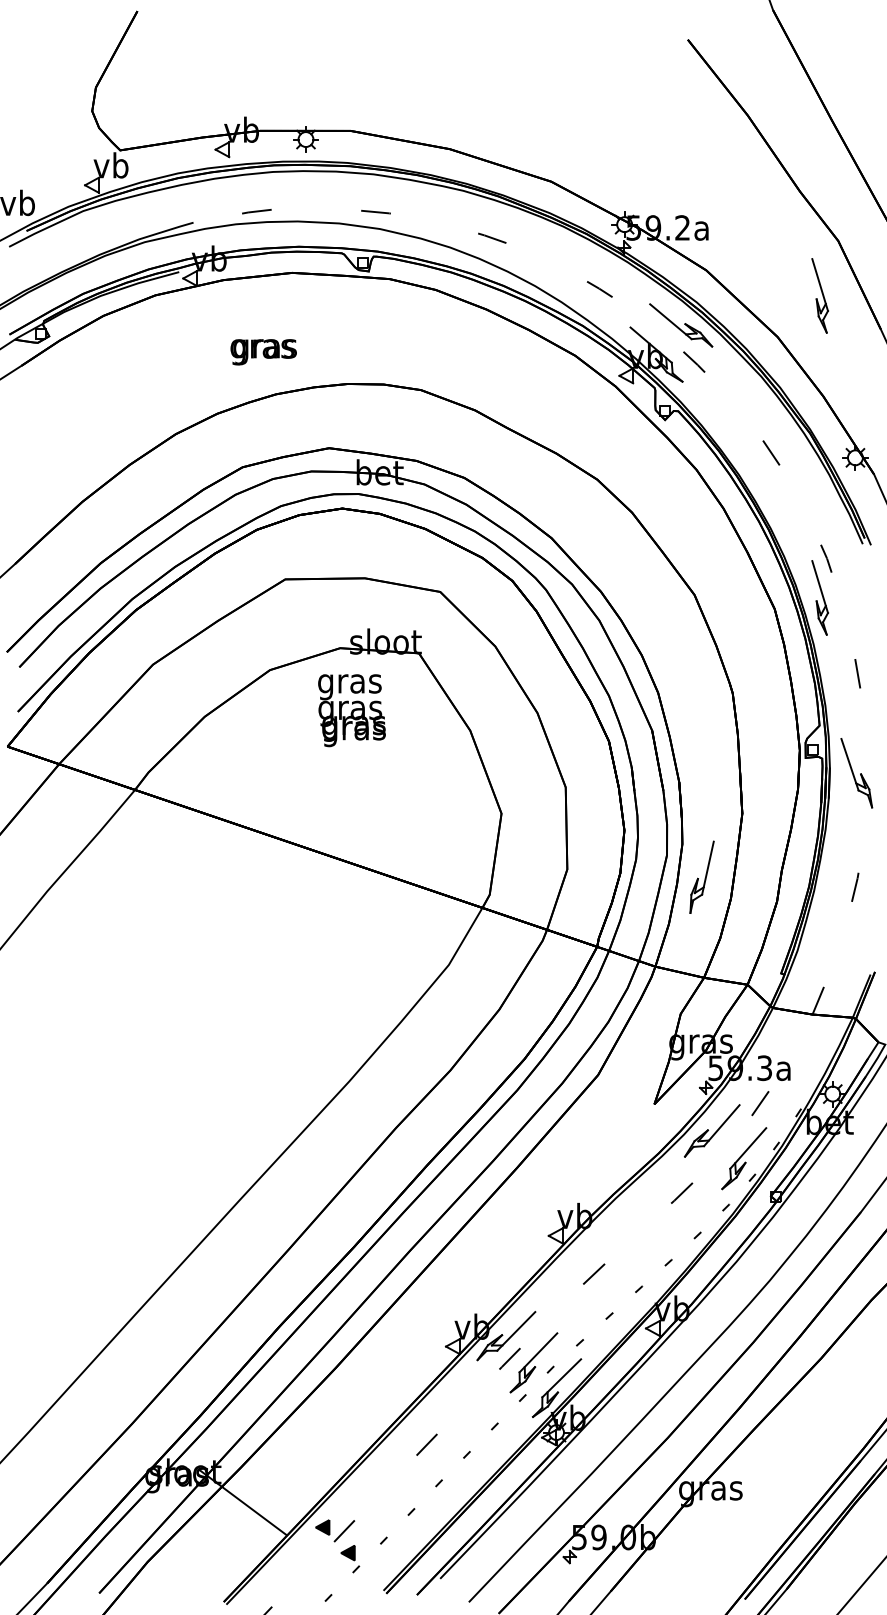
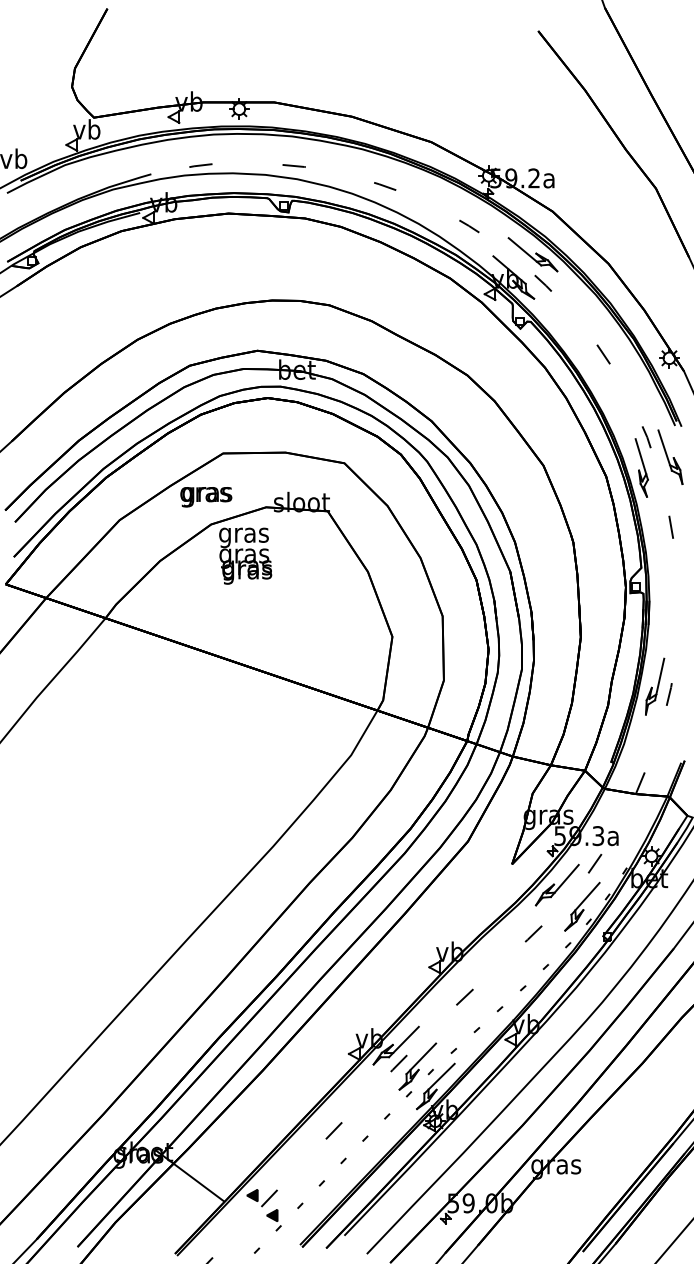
part: (819, 295) -> (641, 231), removed
text: (263, 352) -> (206, 497), moved
text: (351, 710) -> (245, 556), moved
part: (856, 773) -> (670, 457), moved
part: (701, 876) -> (654, 686), moved

